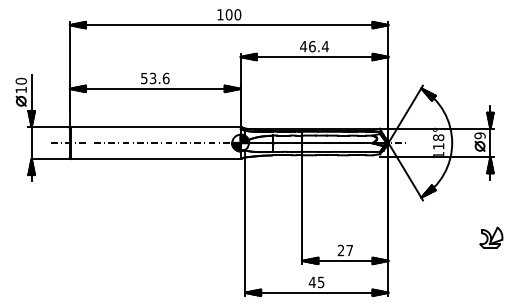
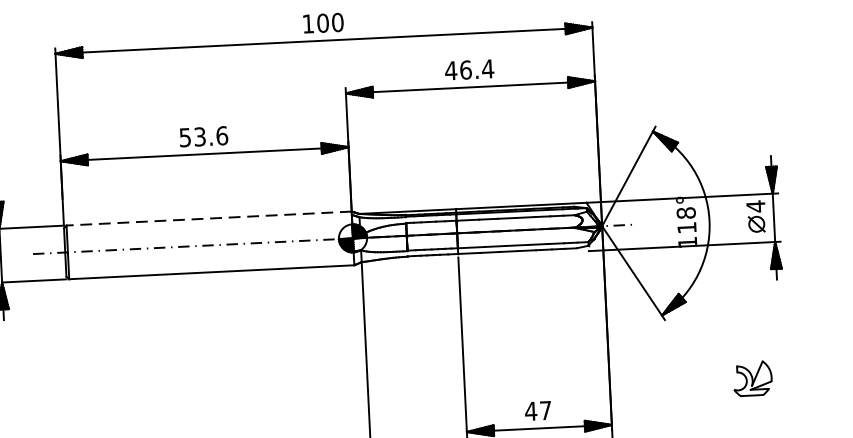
line: (156, 127) -> (209, 219), solid -> dashed
text: (479, 135) -> (754, 206), 9 -> 4
part: (491, 237) -> (753, 378), moved
text: (340, 250) -> (530, 411), 27 -> 47

